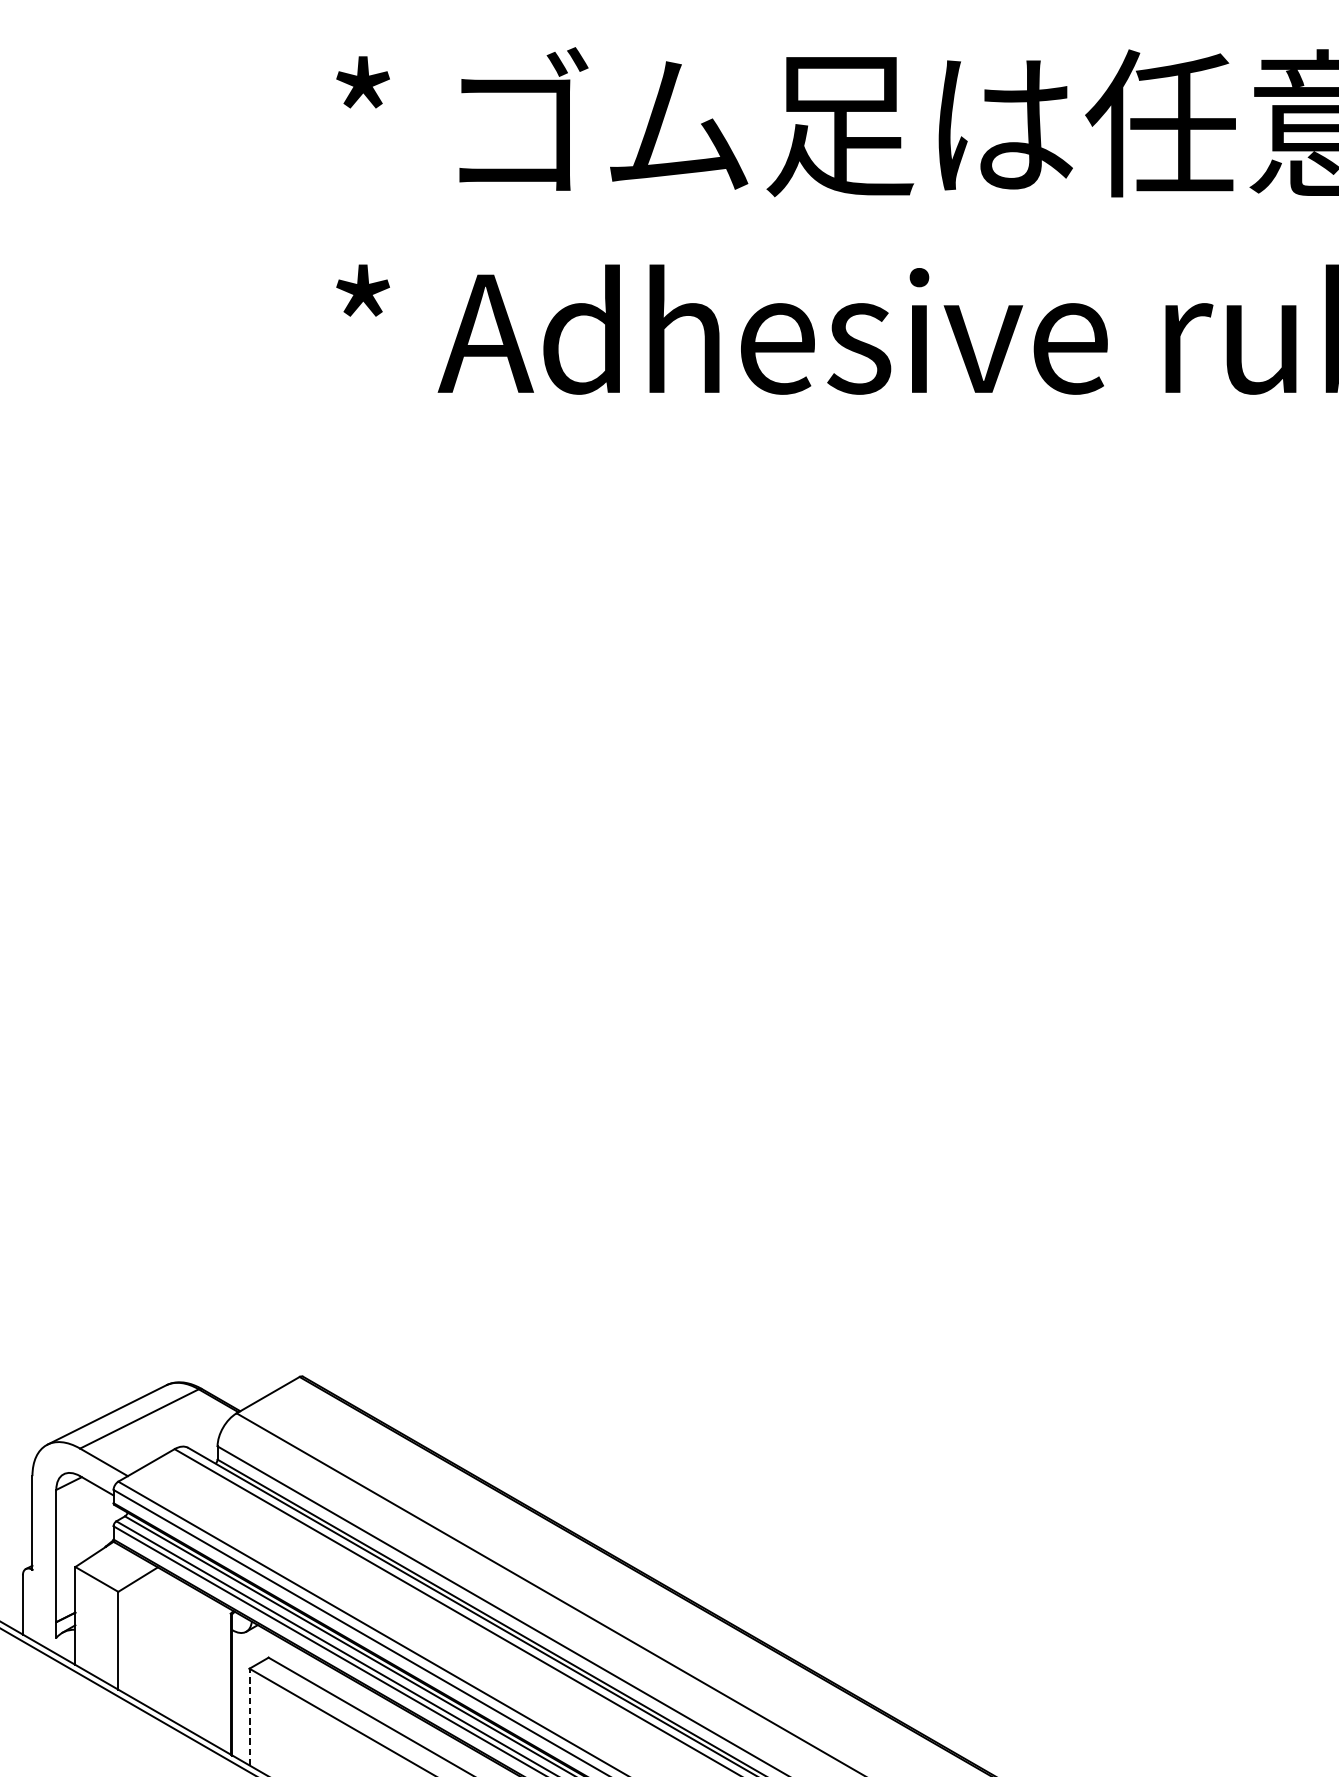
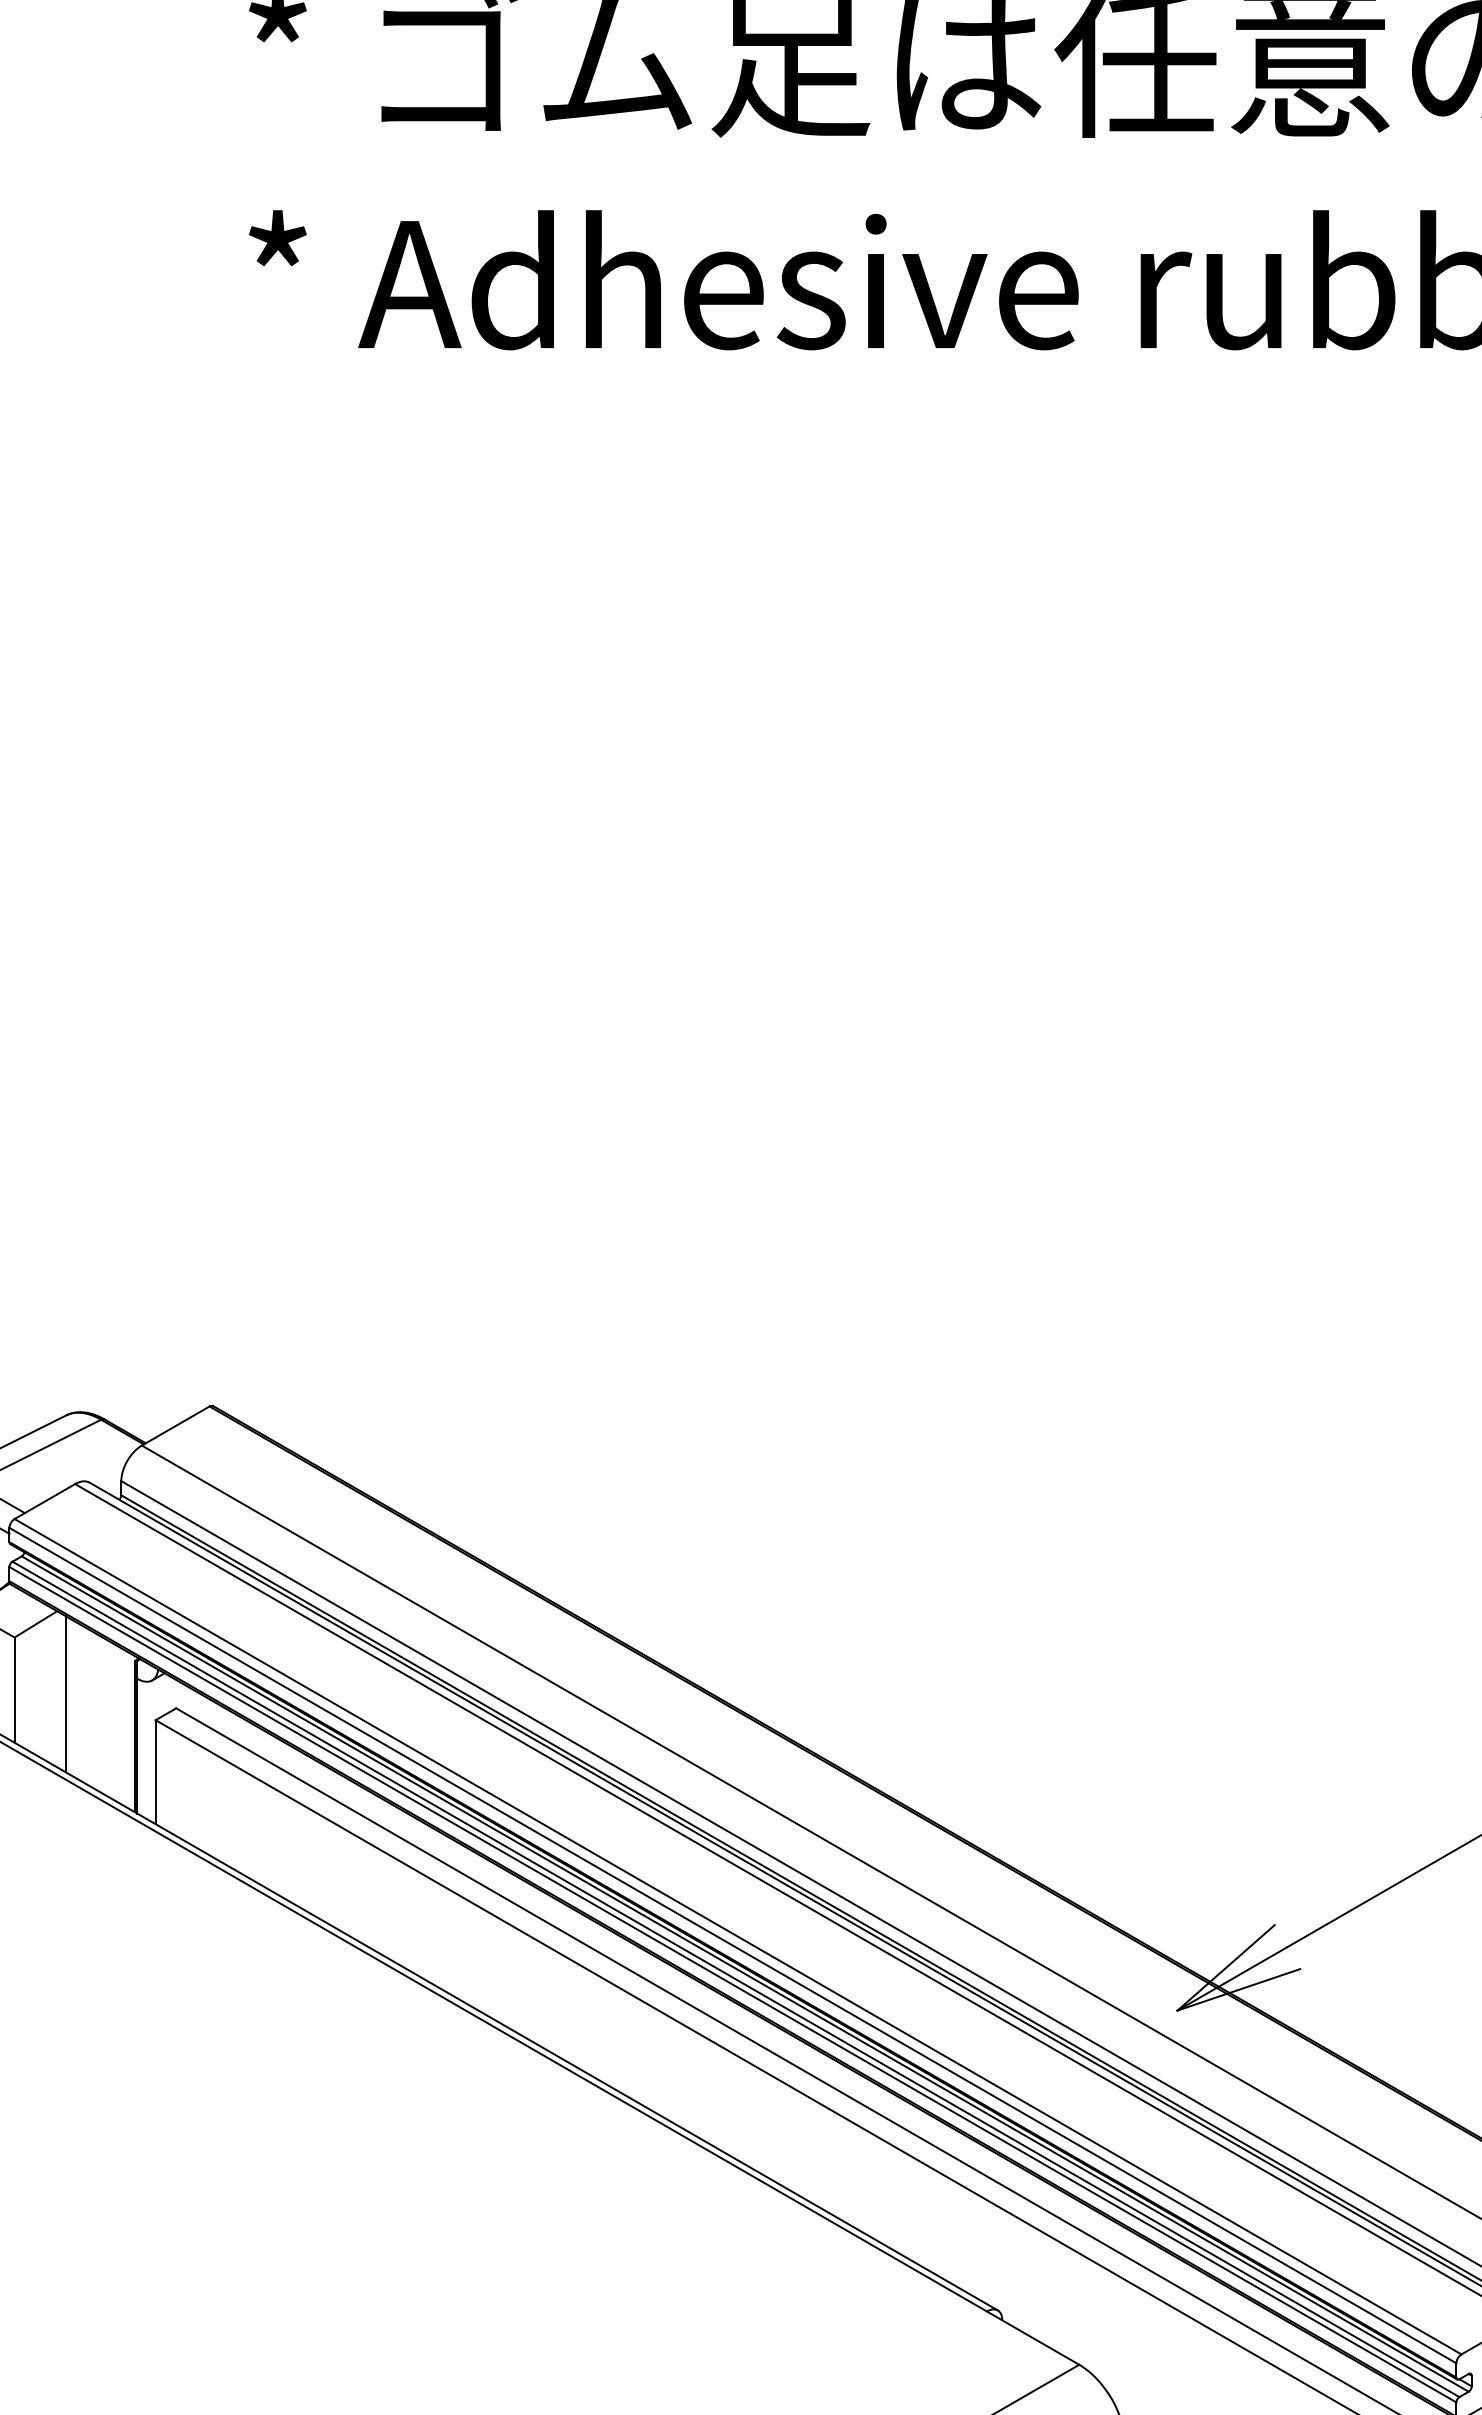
line: (165, 1644) -> (65, 1694), added
line: (249, 1716) -> (155, 1771), dashed -> solid

